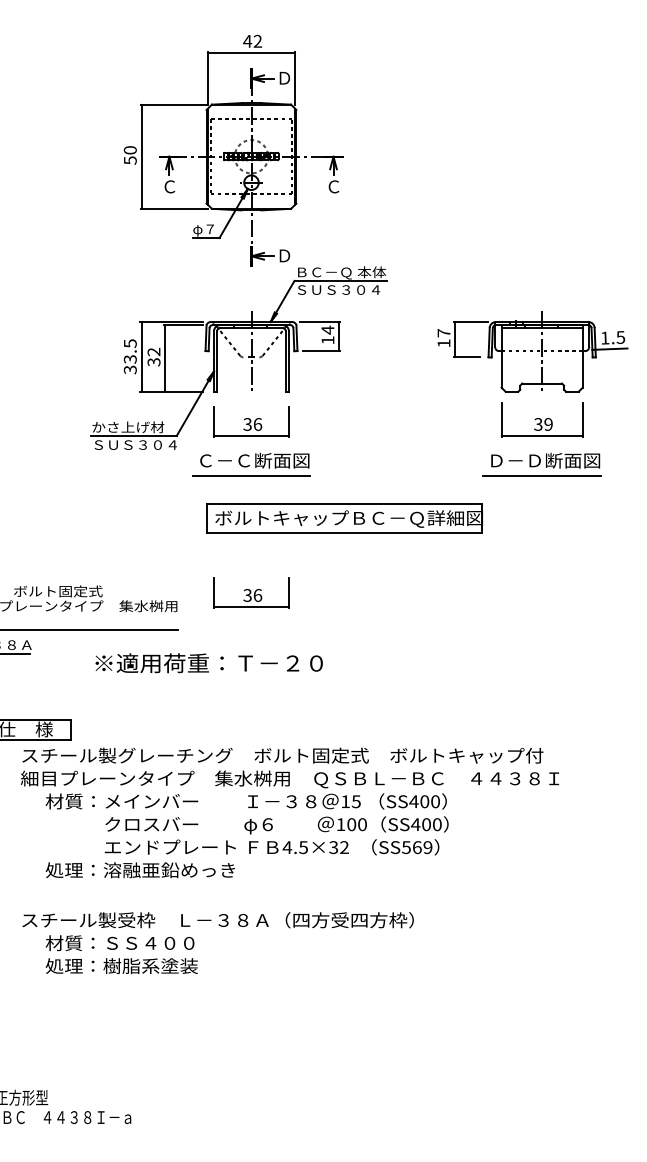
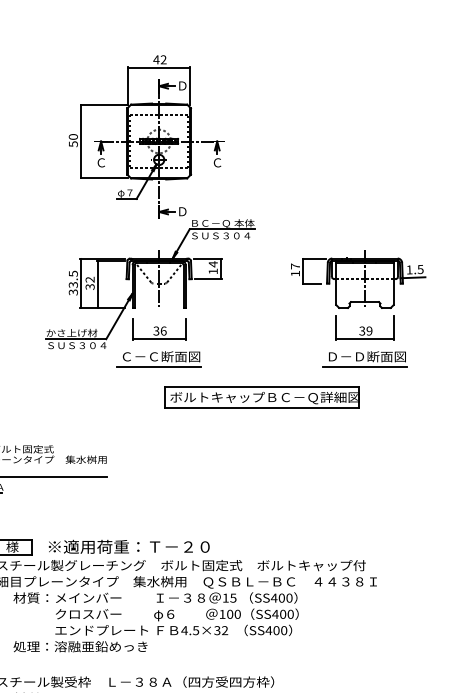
part: (344, 518) -> (261, 397), moved
part: (251, 592) -> (159, 450), removed
text: (208, 663) -> (128, 547), moved
text: (416, 847) -> (275, 630), SS569 -> SS400

